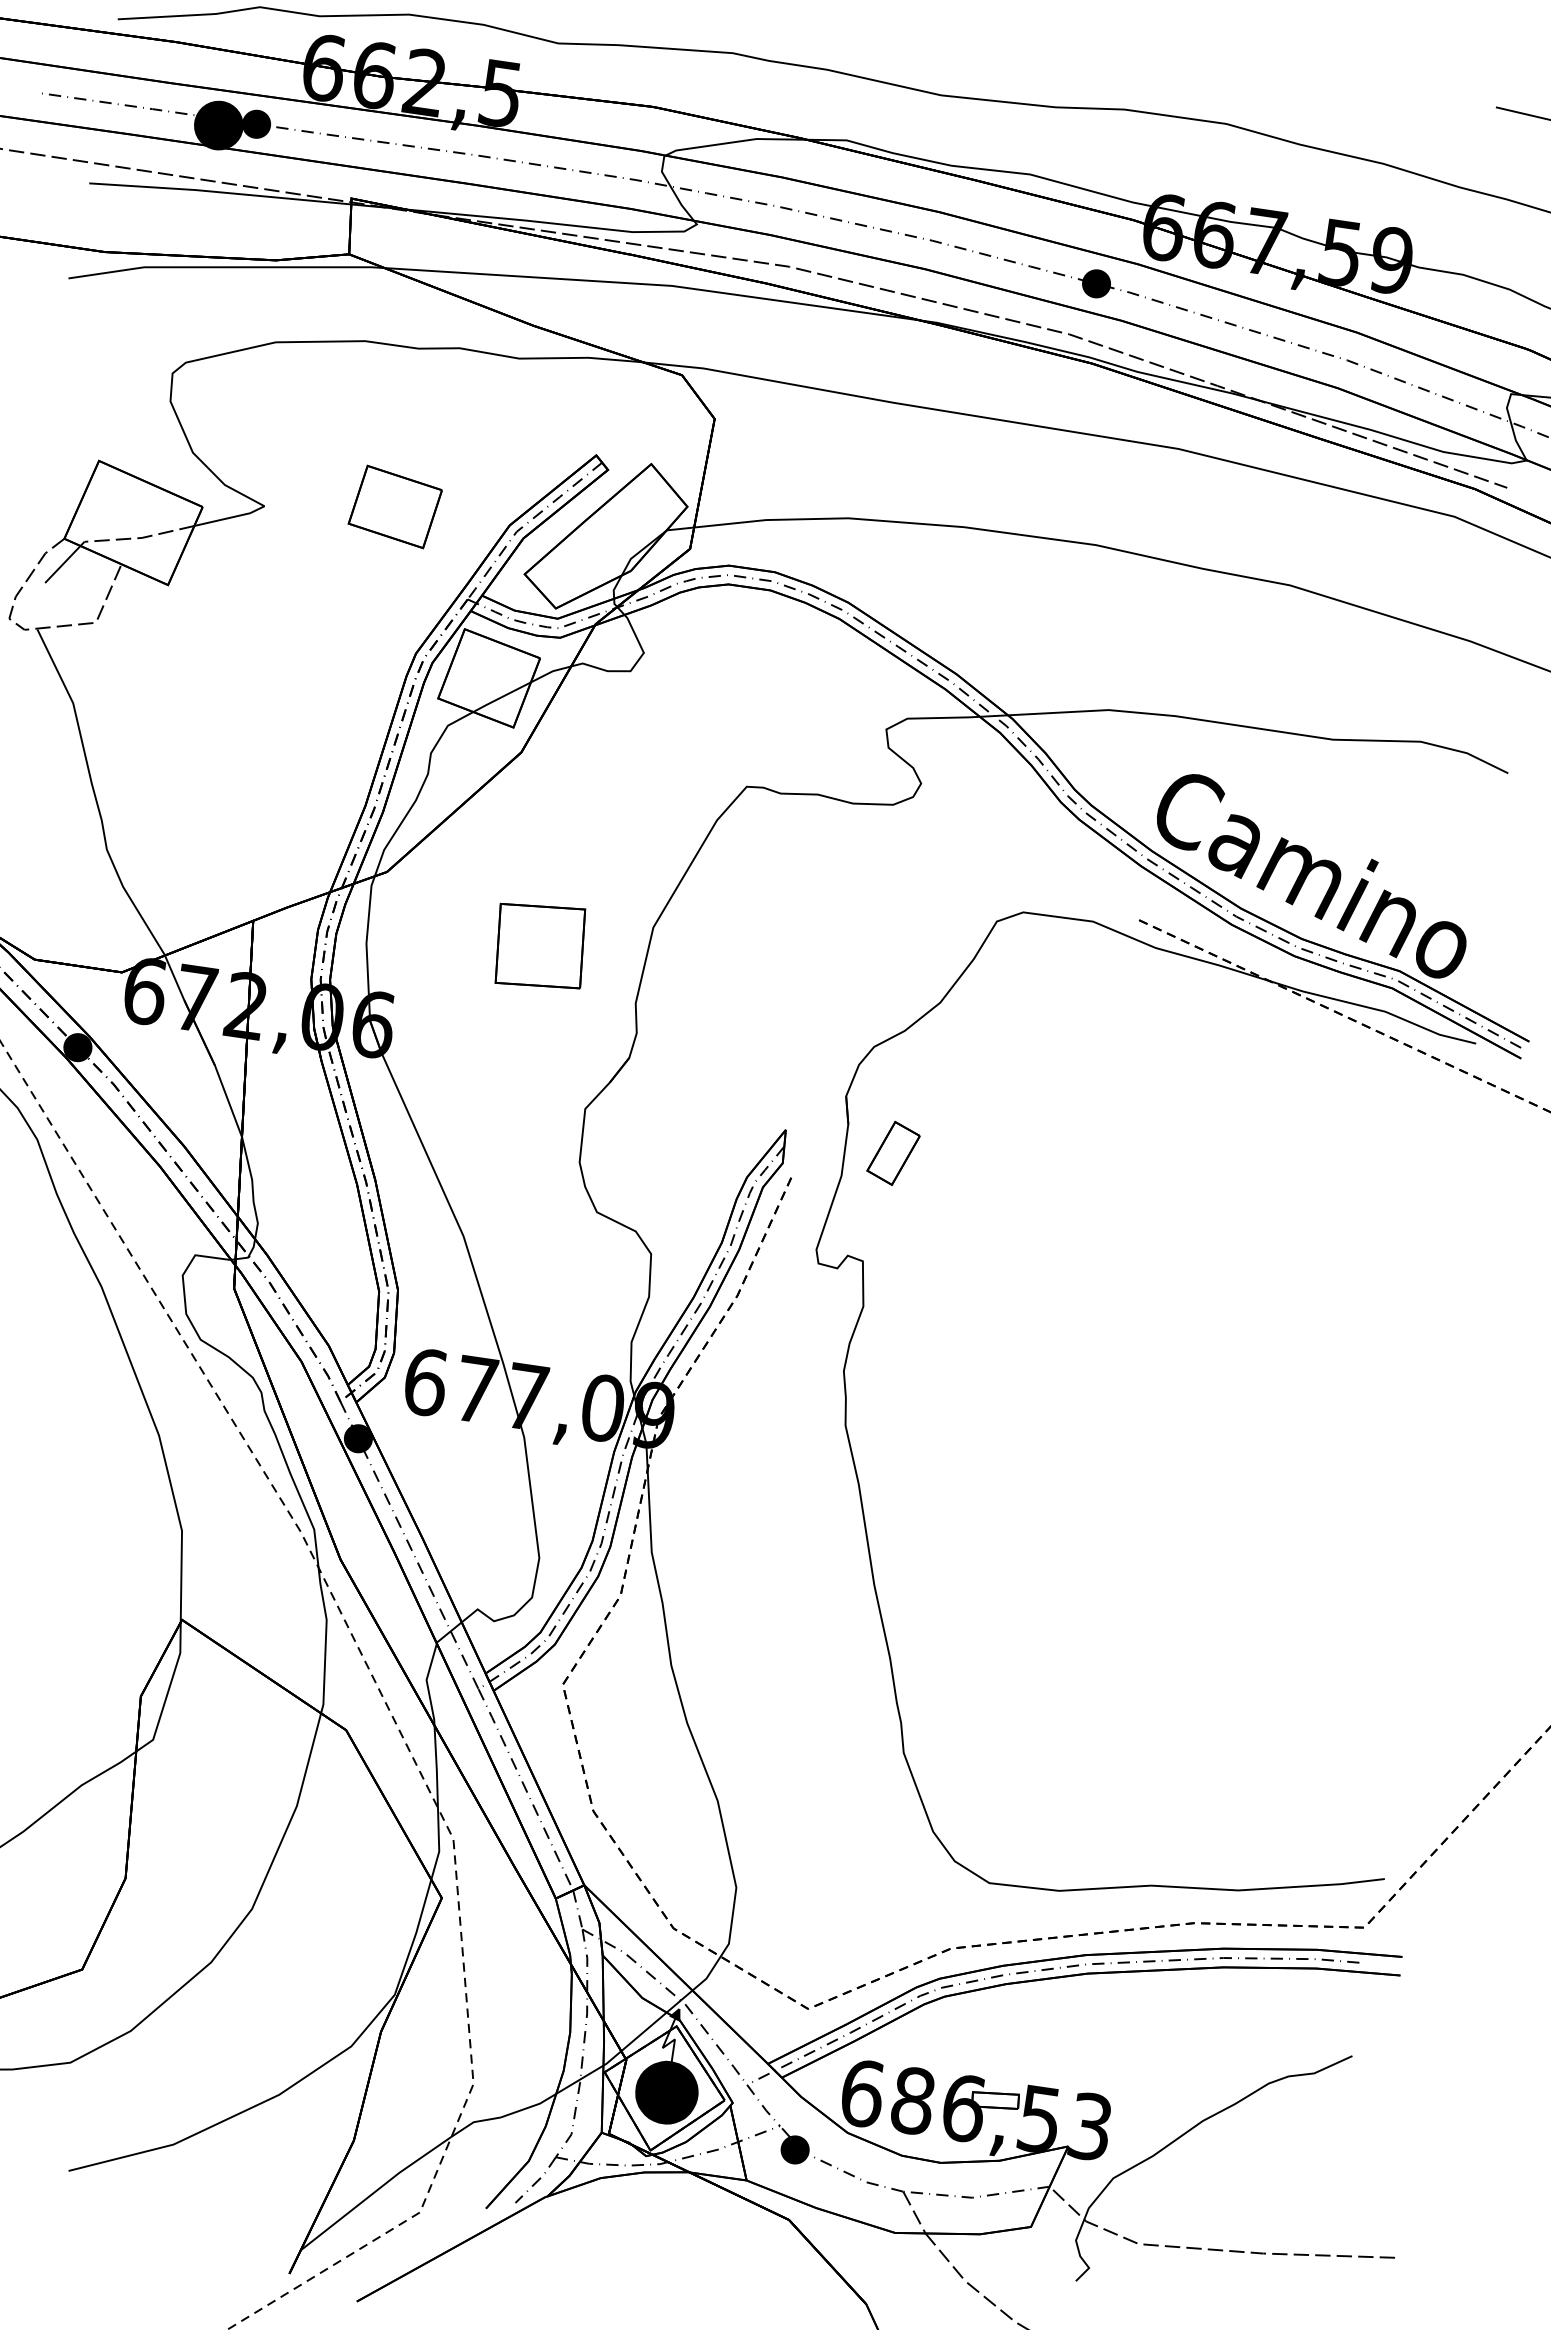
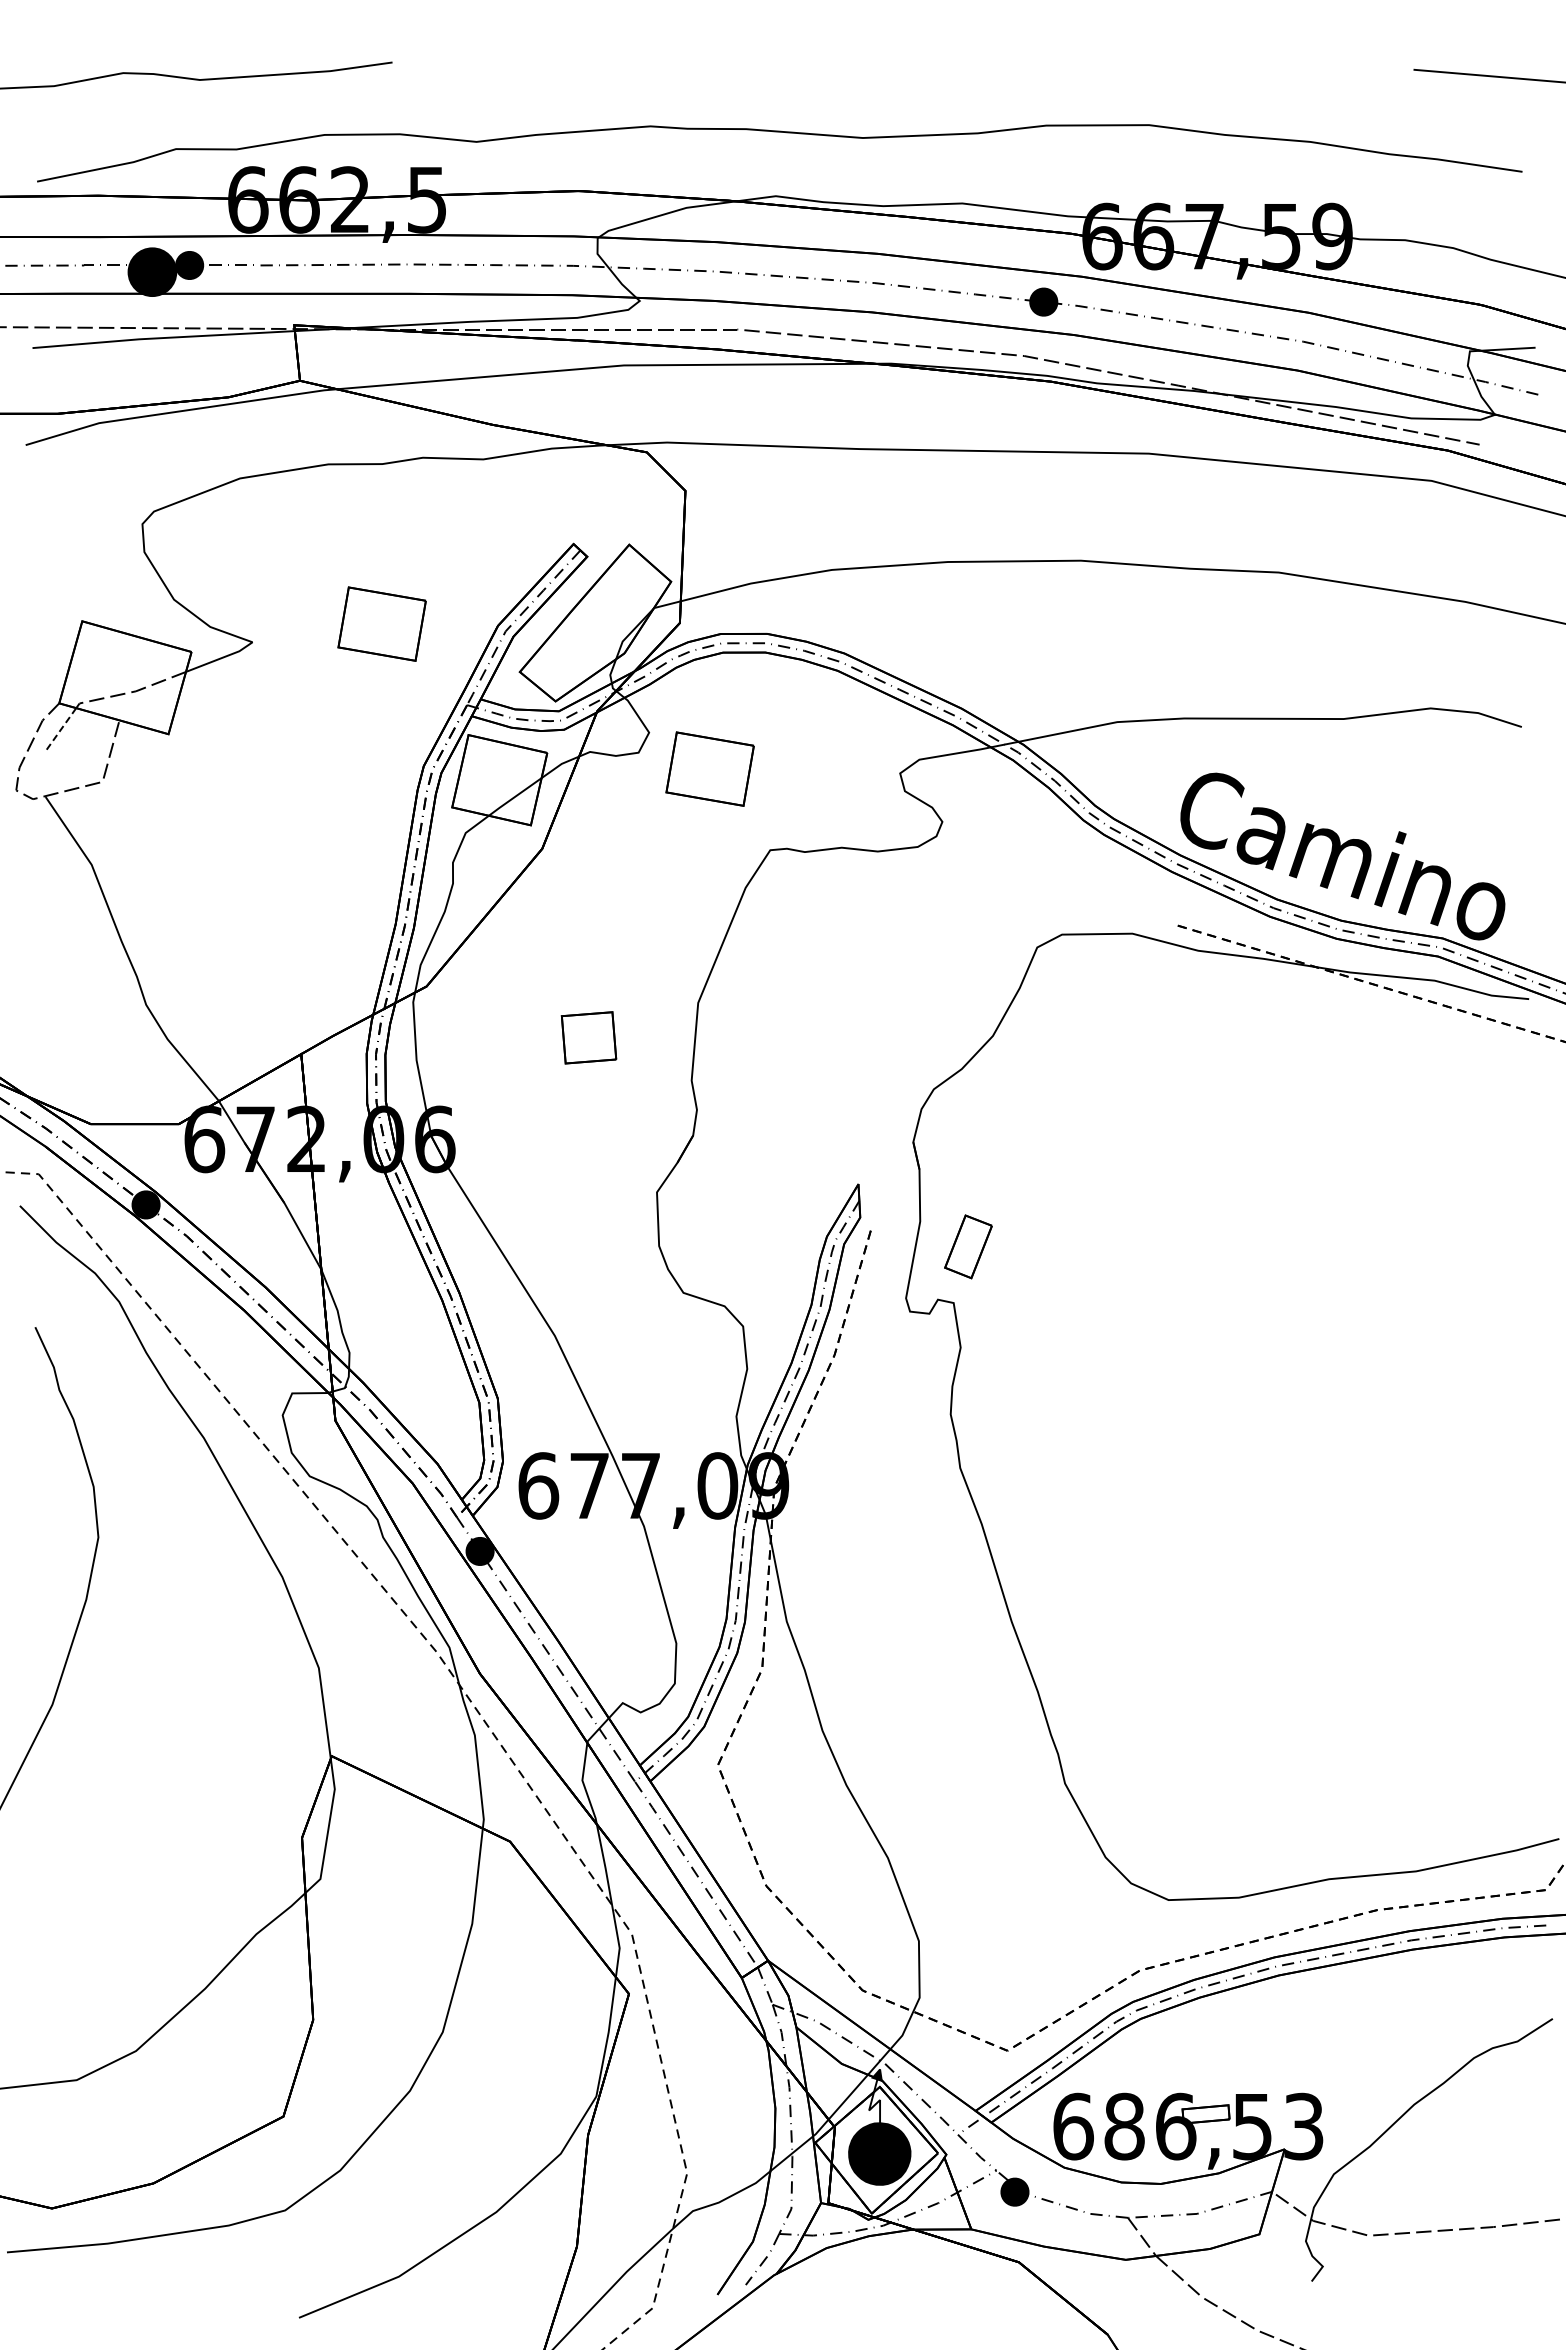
line: (62, 564) -> (61, 729), solid -> dashed
part: (698, 697) -> (709, 768), added
part: (539, 945) -> (588, 1037), size x0.6
part: (893, 1153) -> (968, 1246), moved

